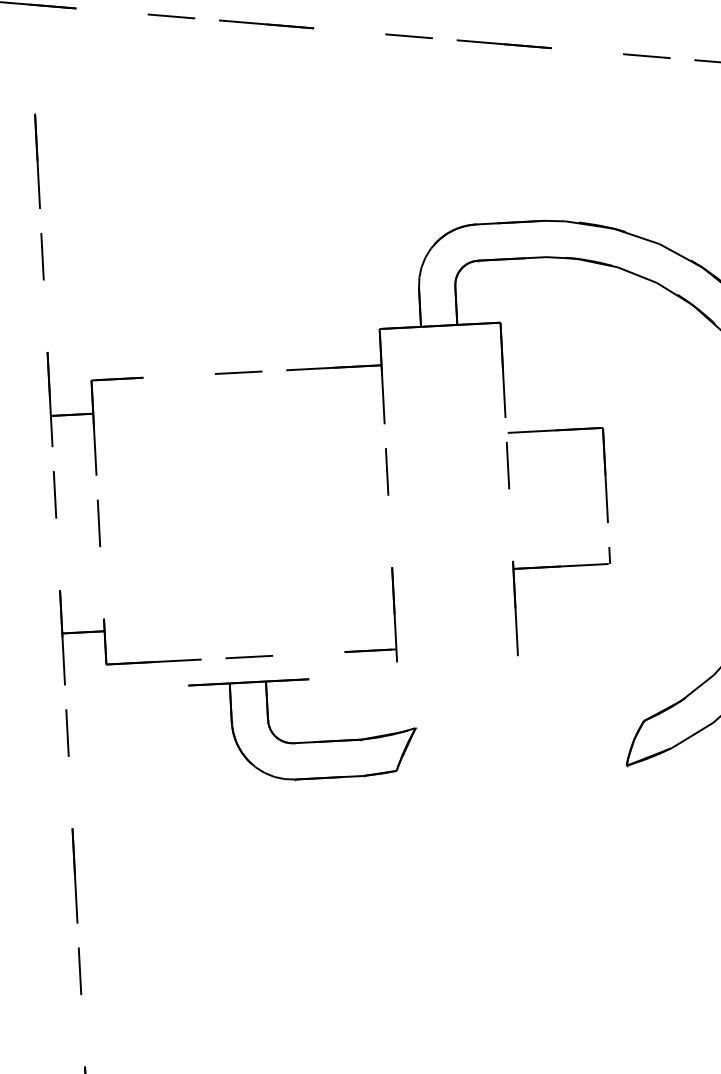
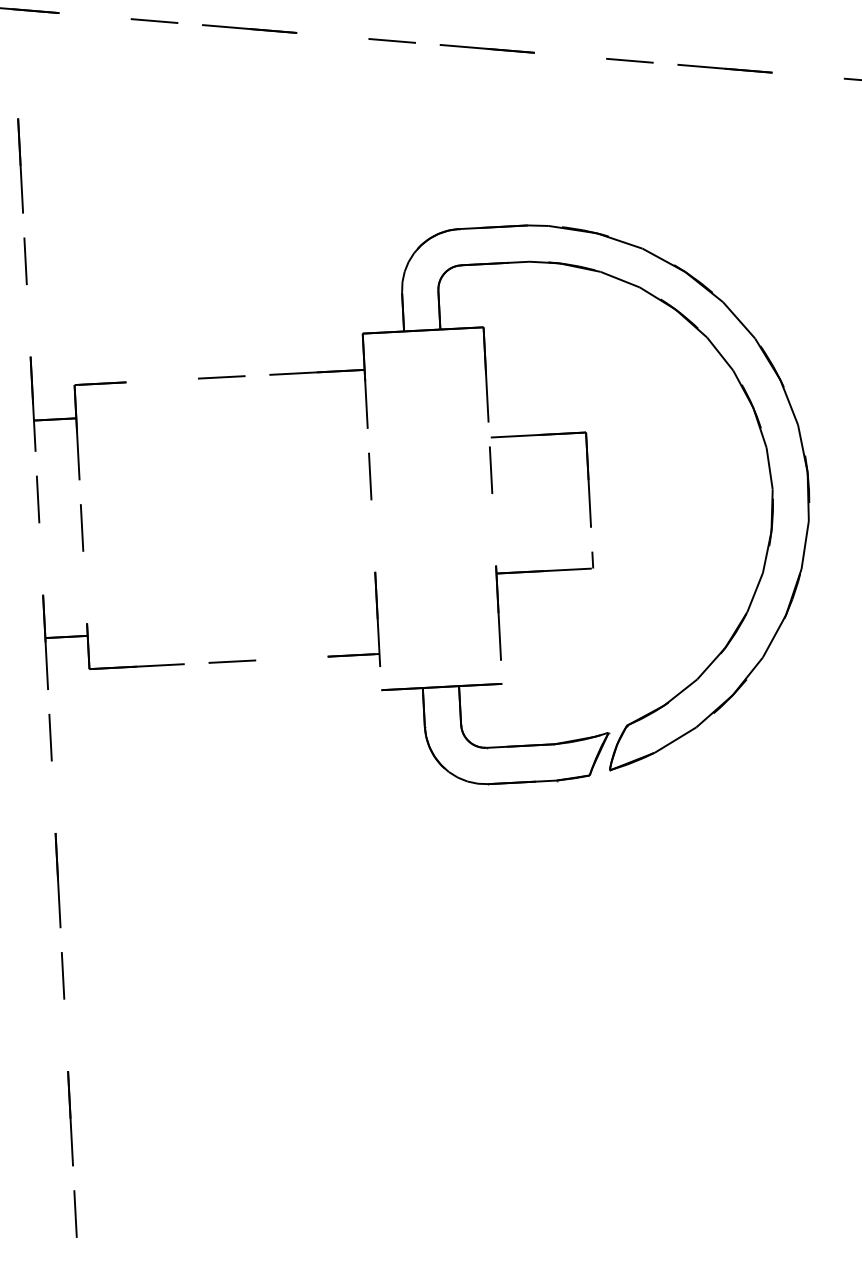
part: (302, 741) -> (495, 746), moved

